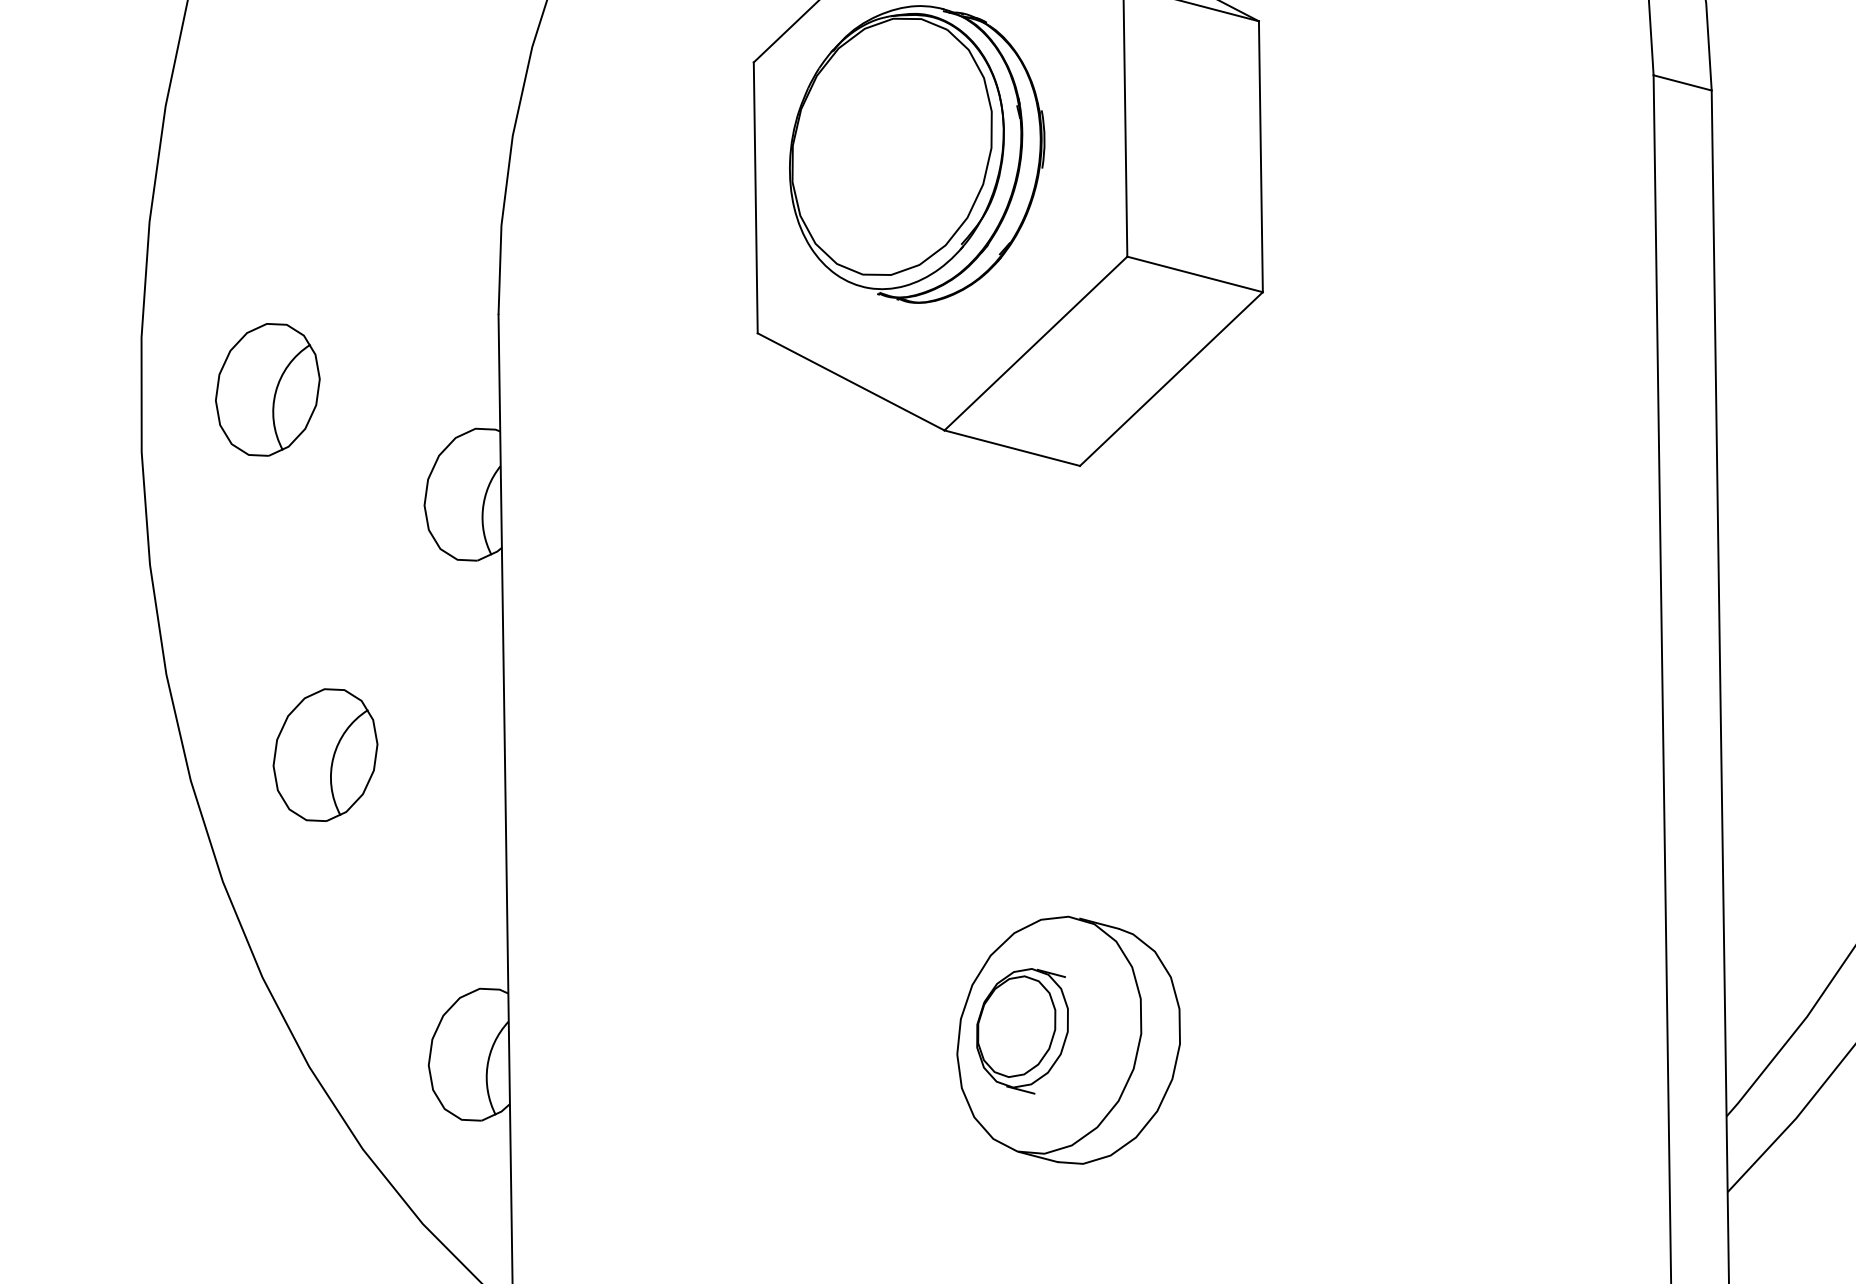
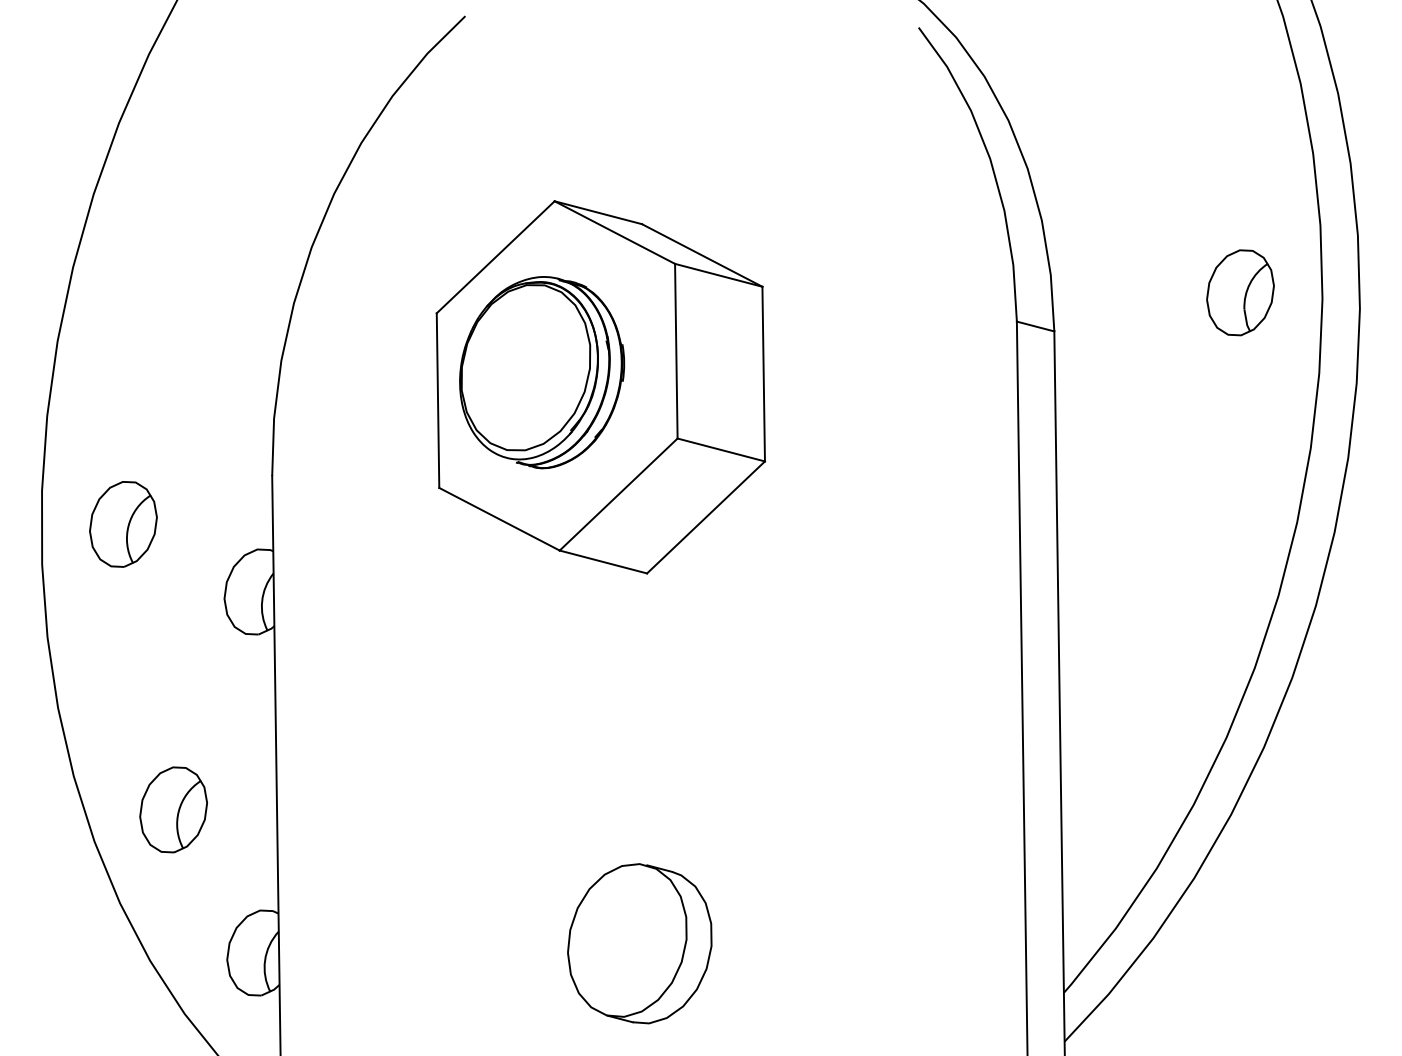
part: (325, 754) -> (173, 809), moved
part: (1021, 1030) -> (609, 937), removed

